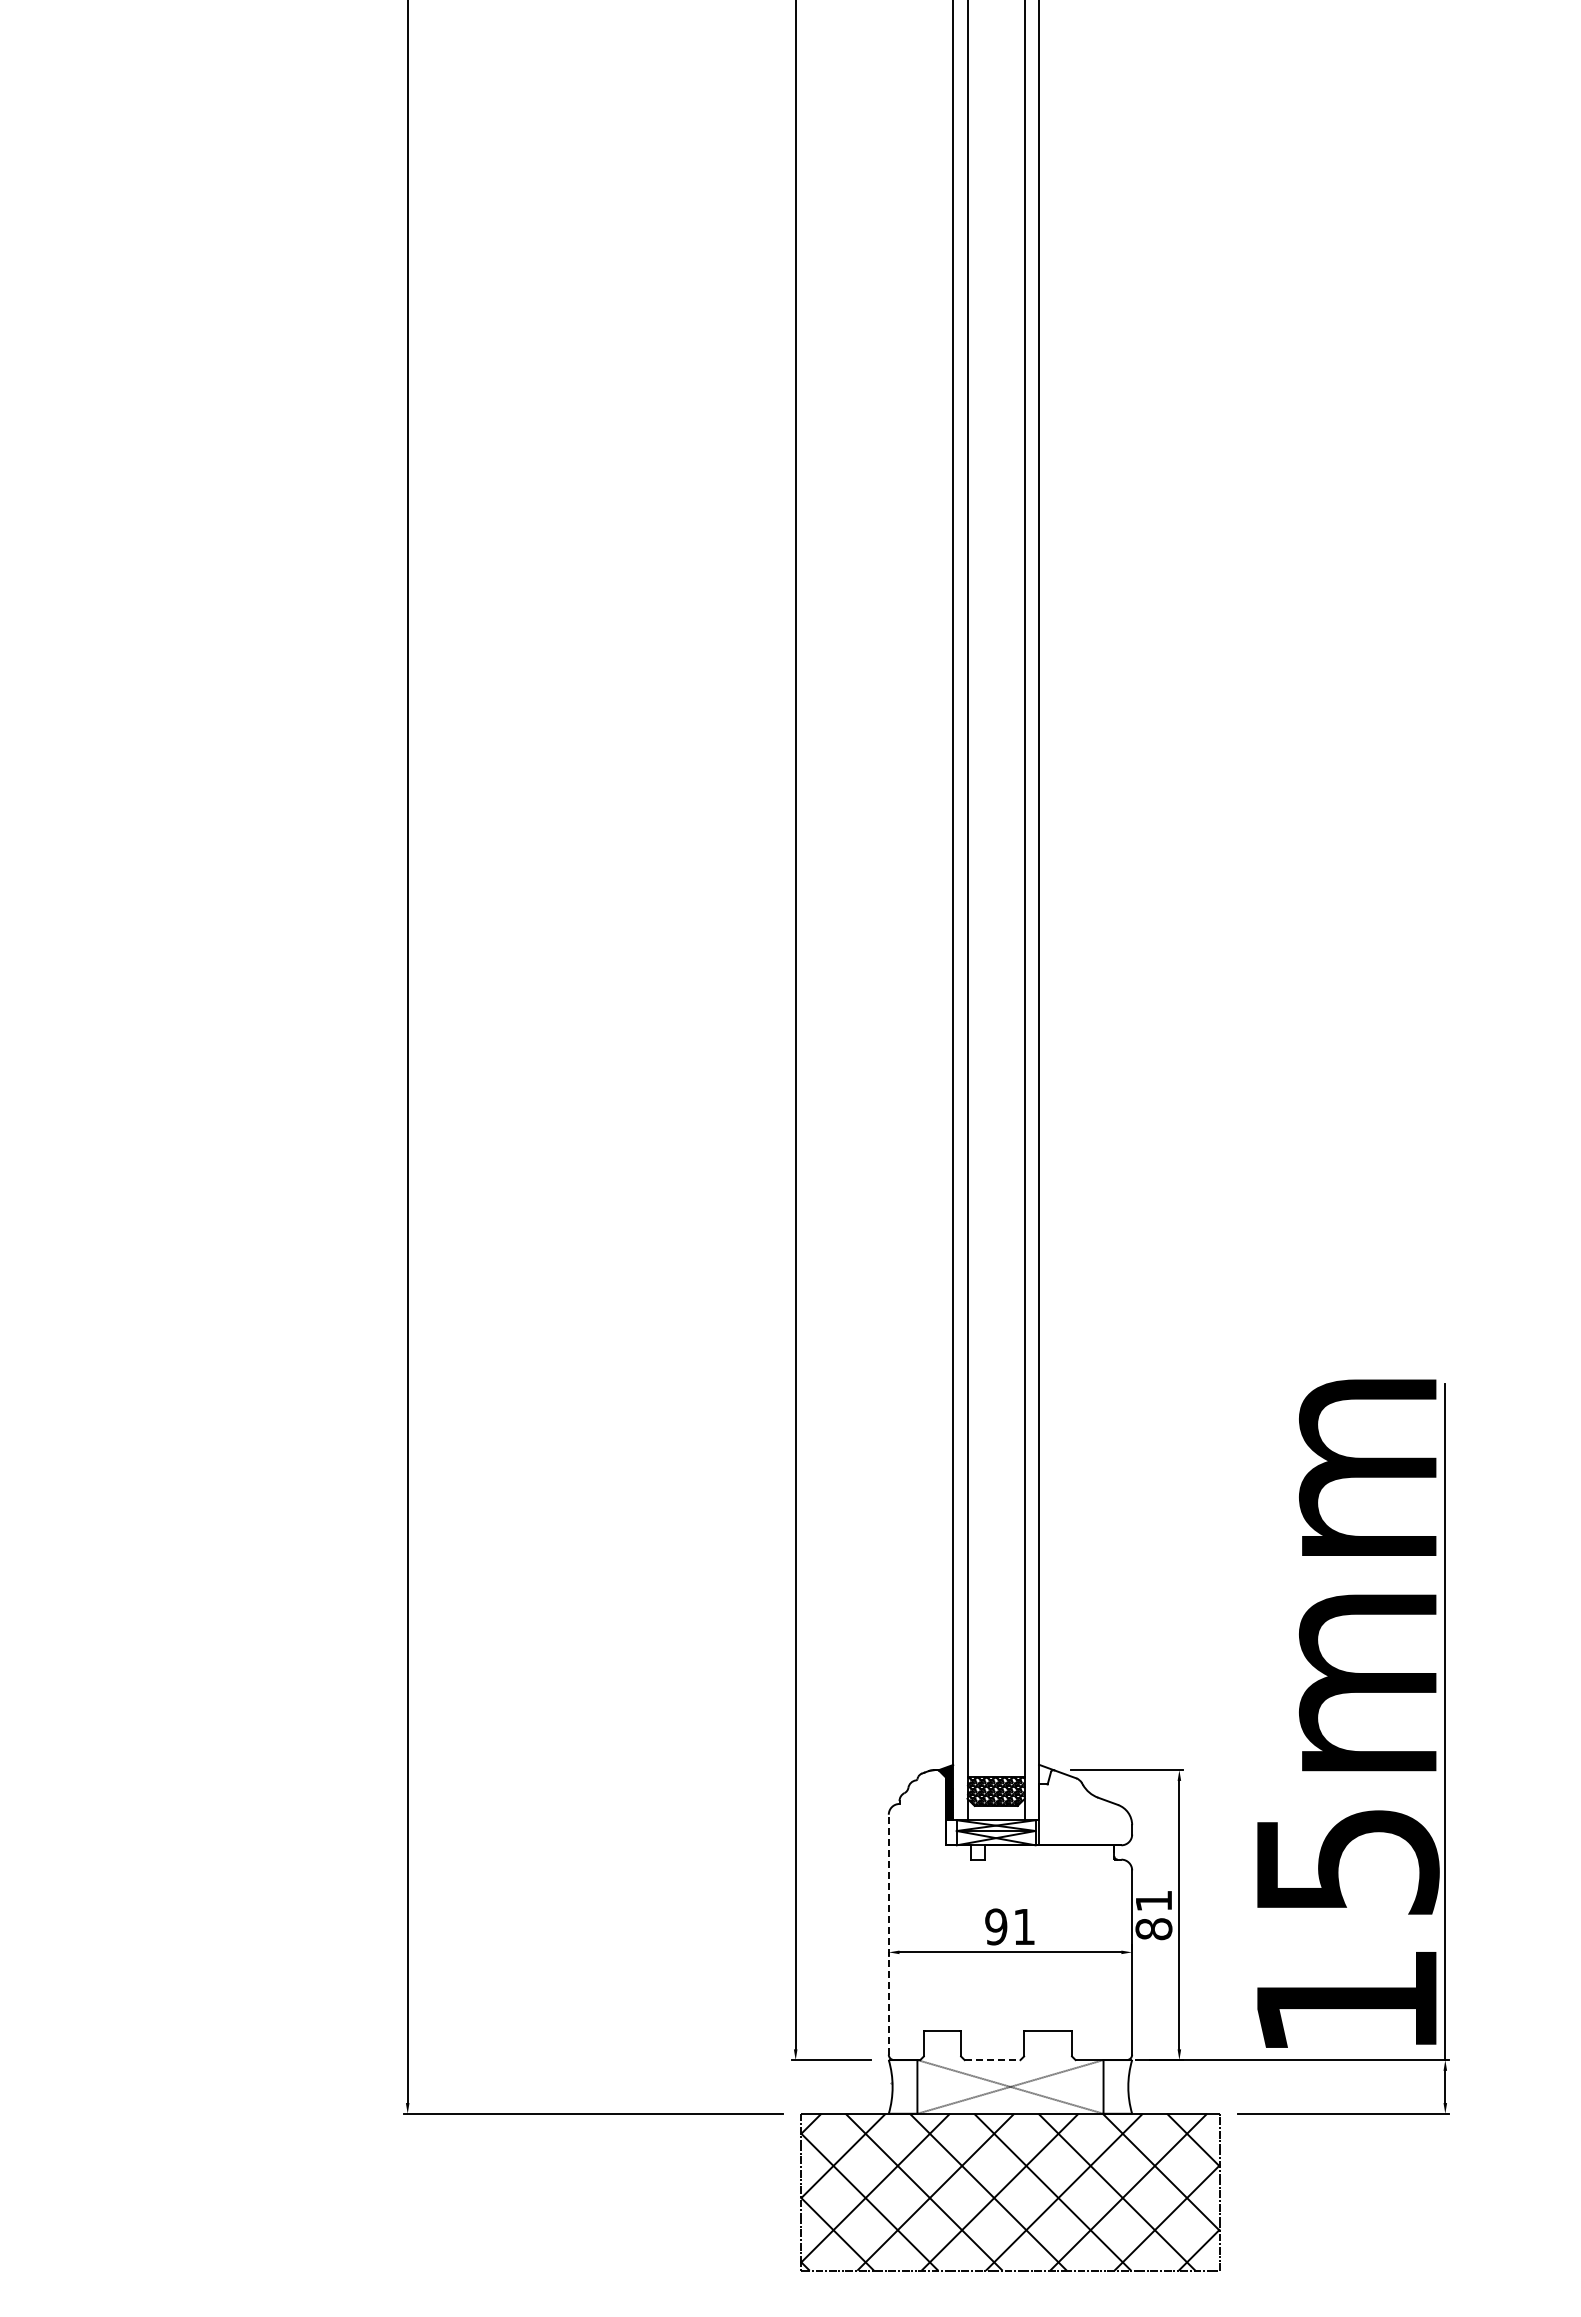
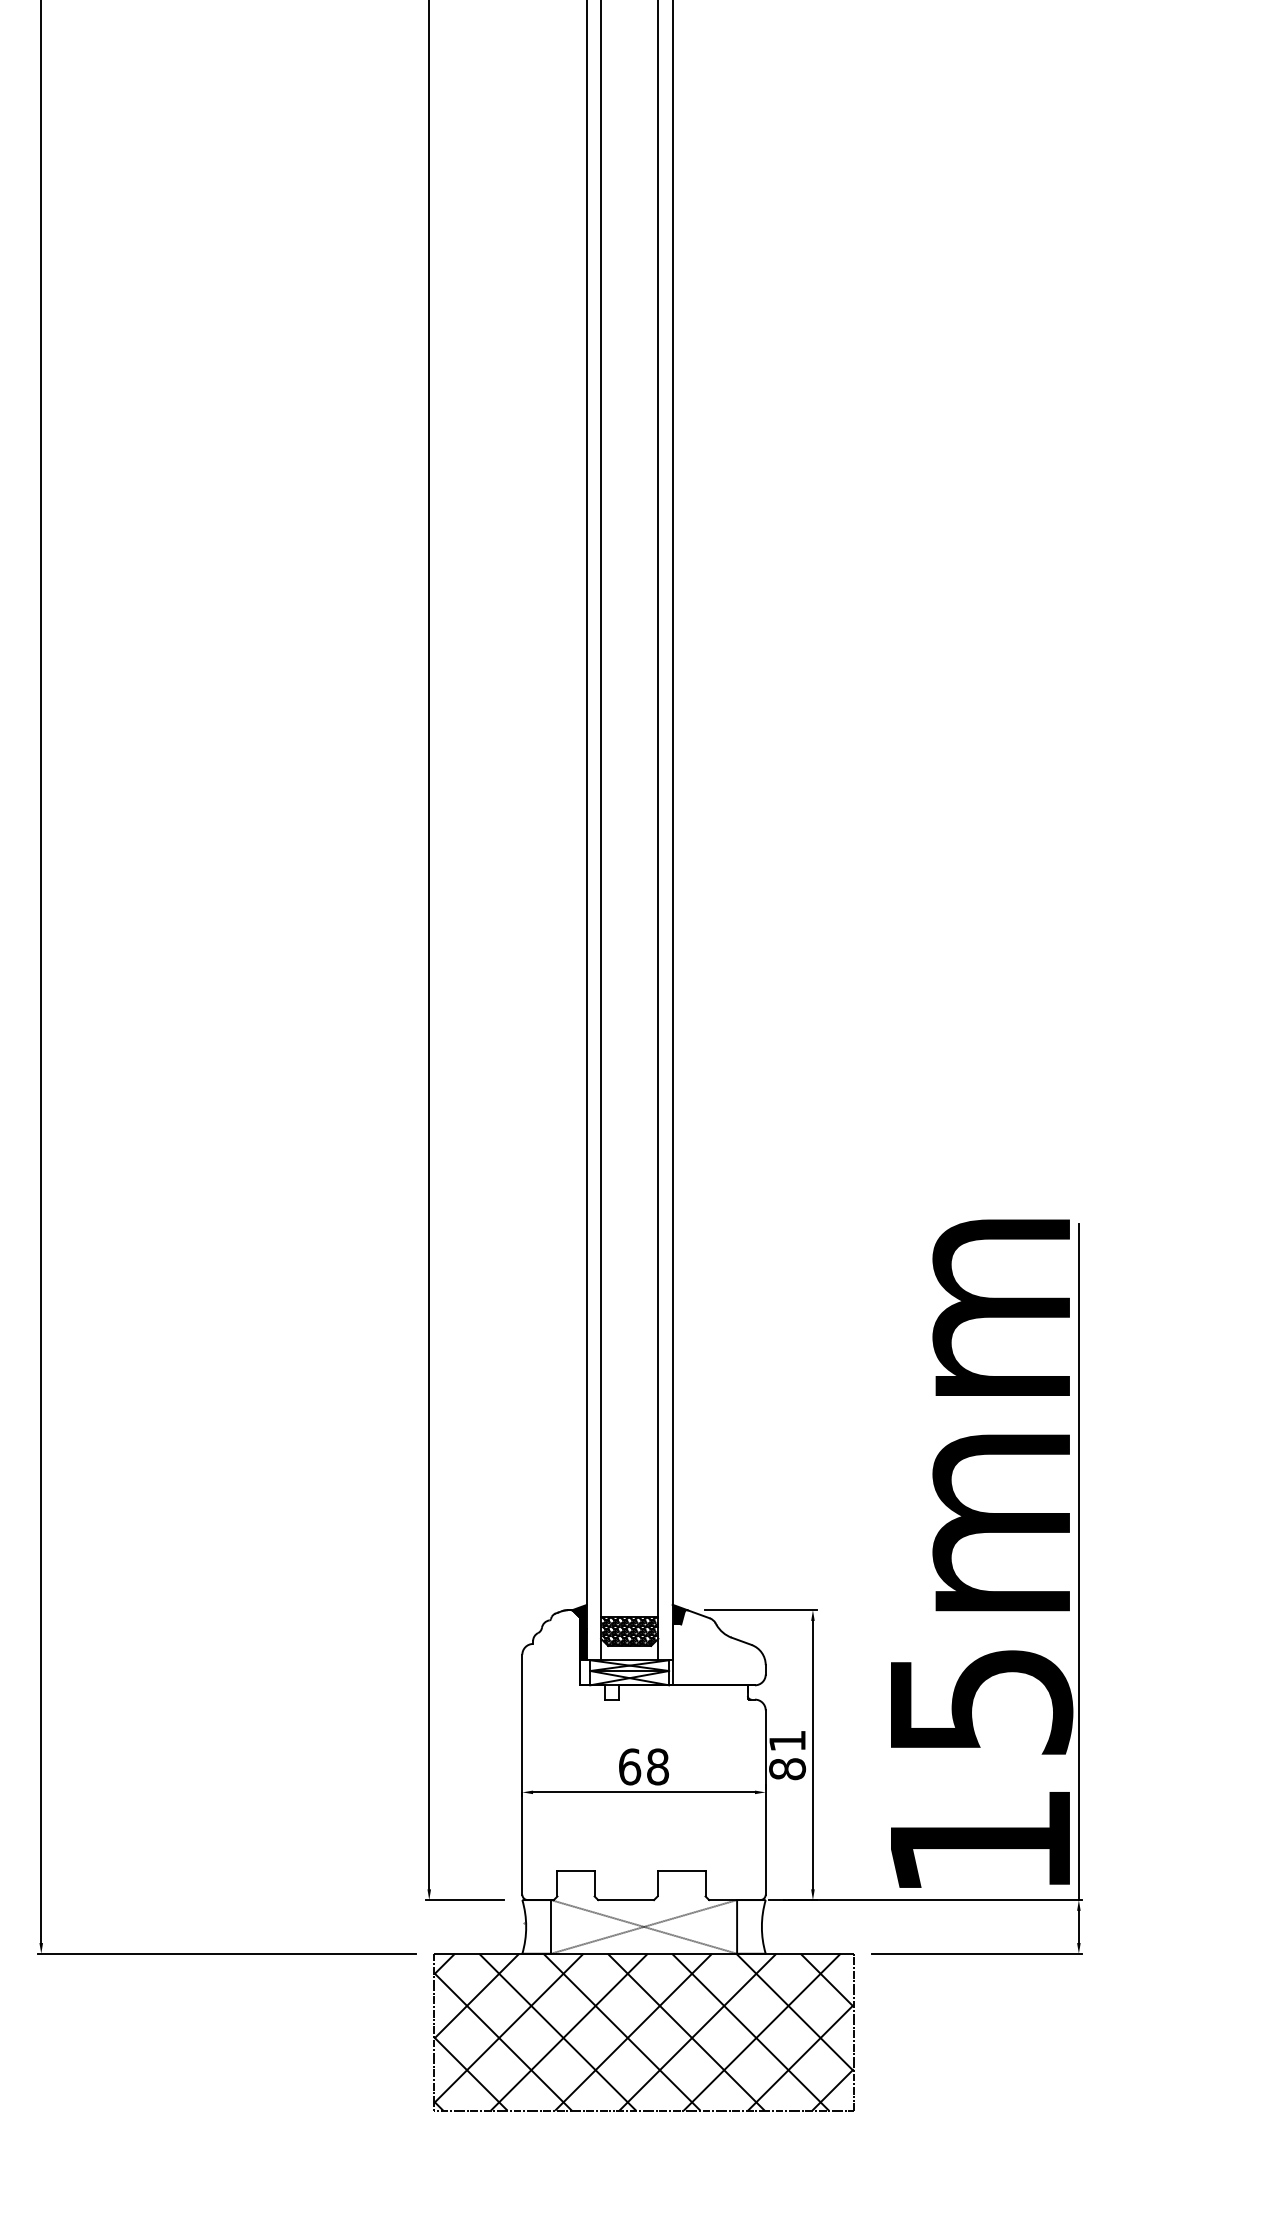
fill: (1046, 1774) -> (680, 1614), added
text: (1010, 1926) -> (644, 1766), 91 -> 68
line: (888, 1934) -> (522, 1774), dashed -> solid
line: (992, 2060) -> (626, 1900), dashed -> solid

